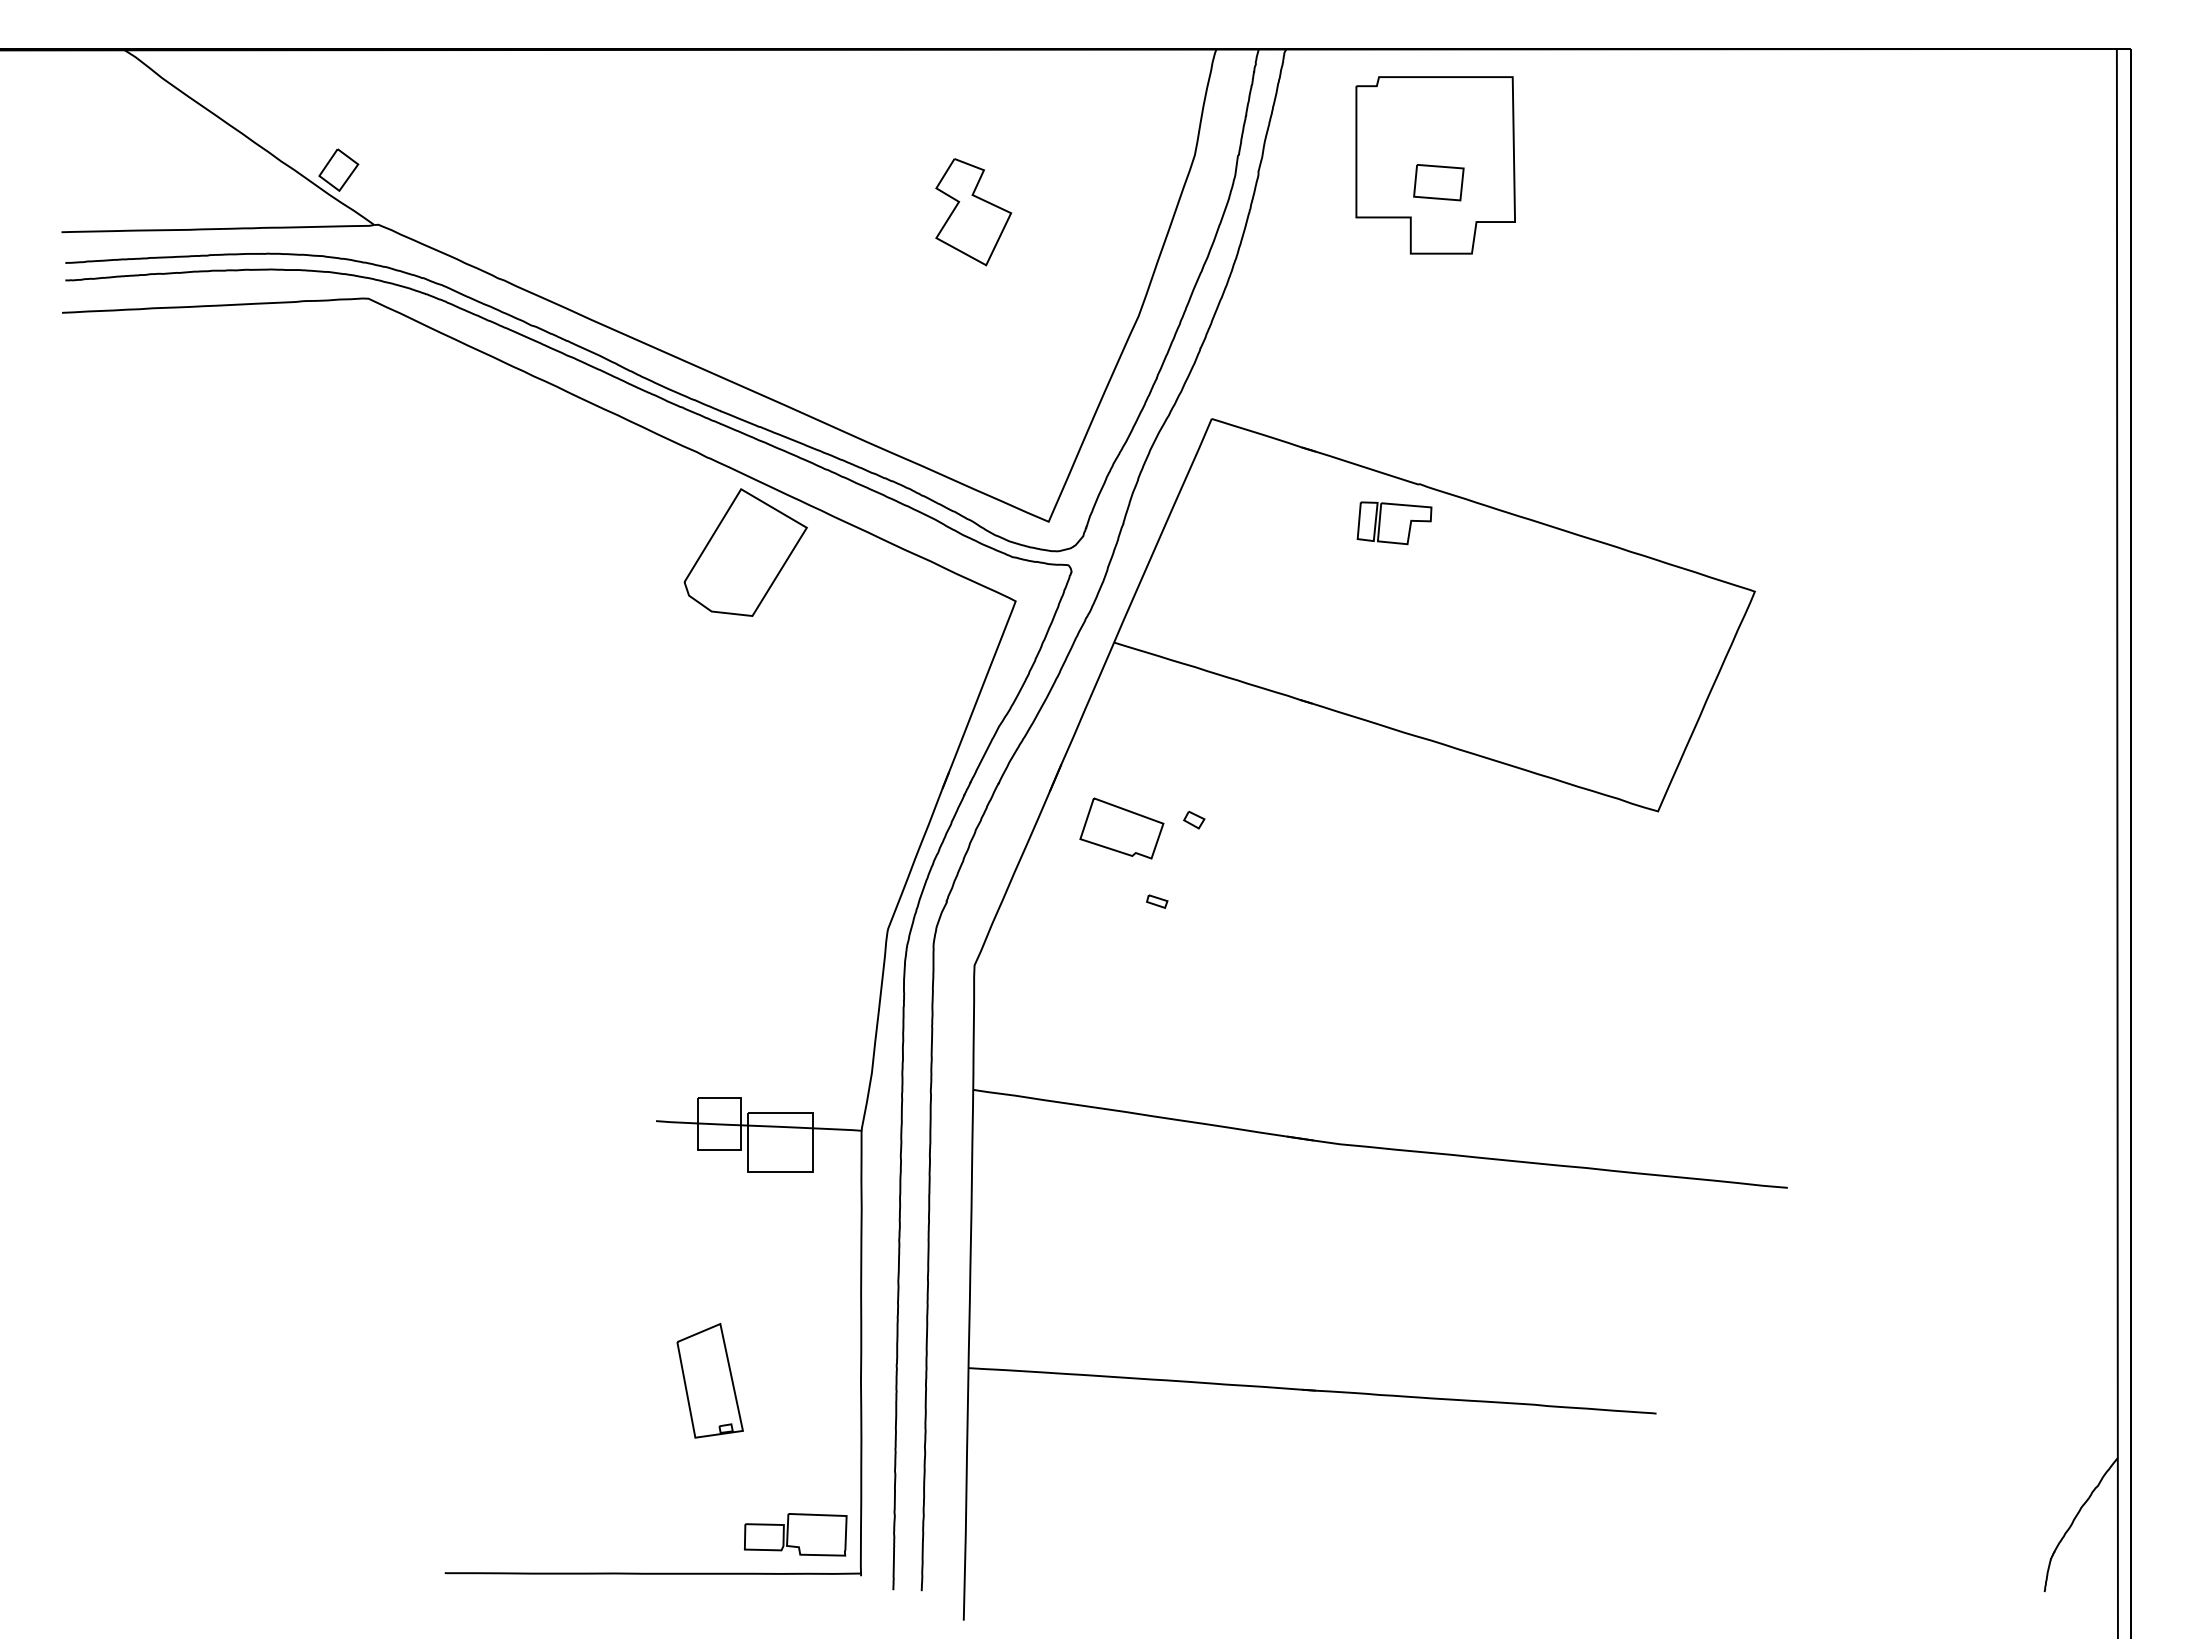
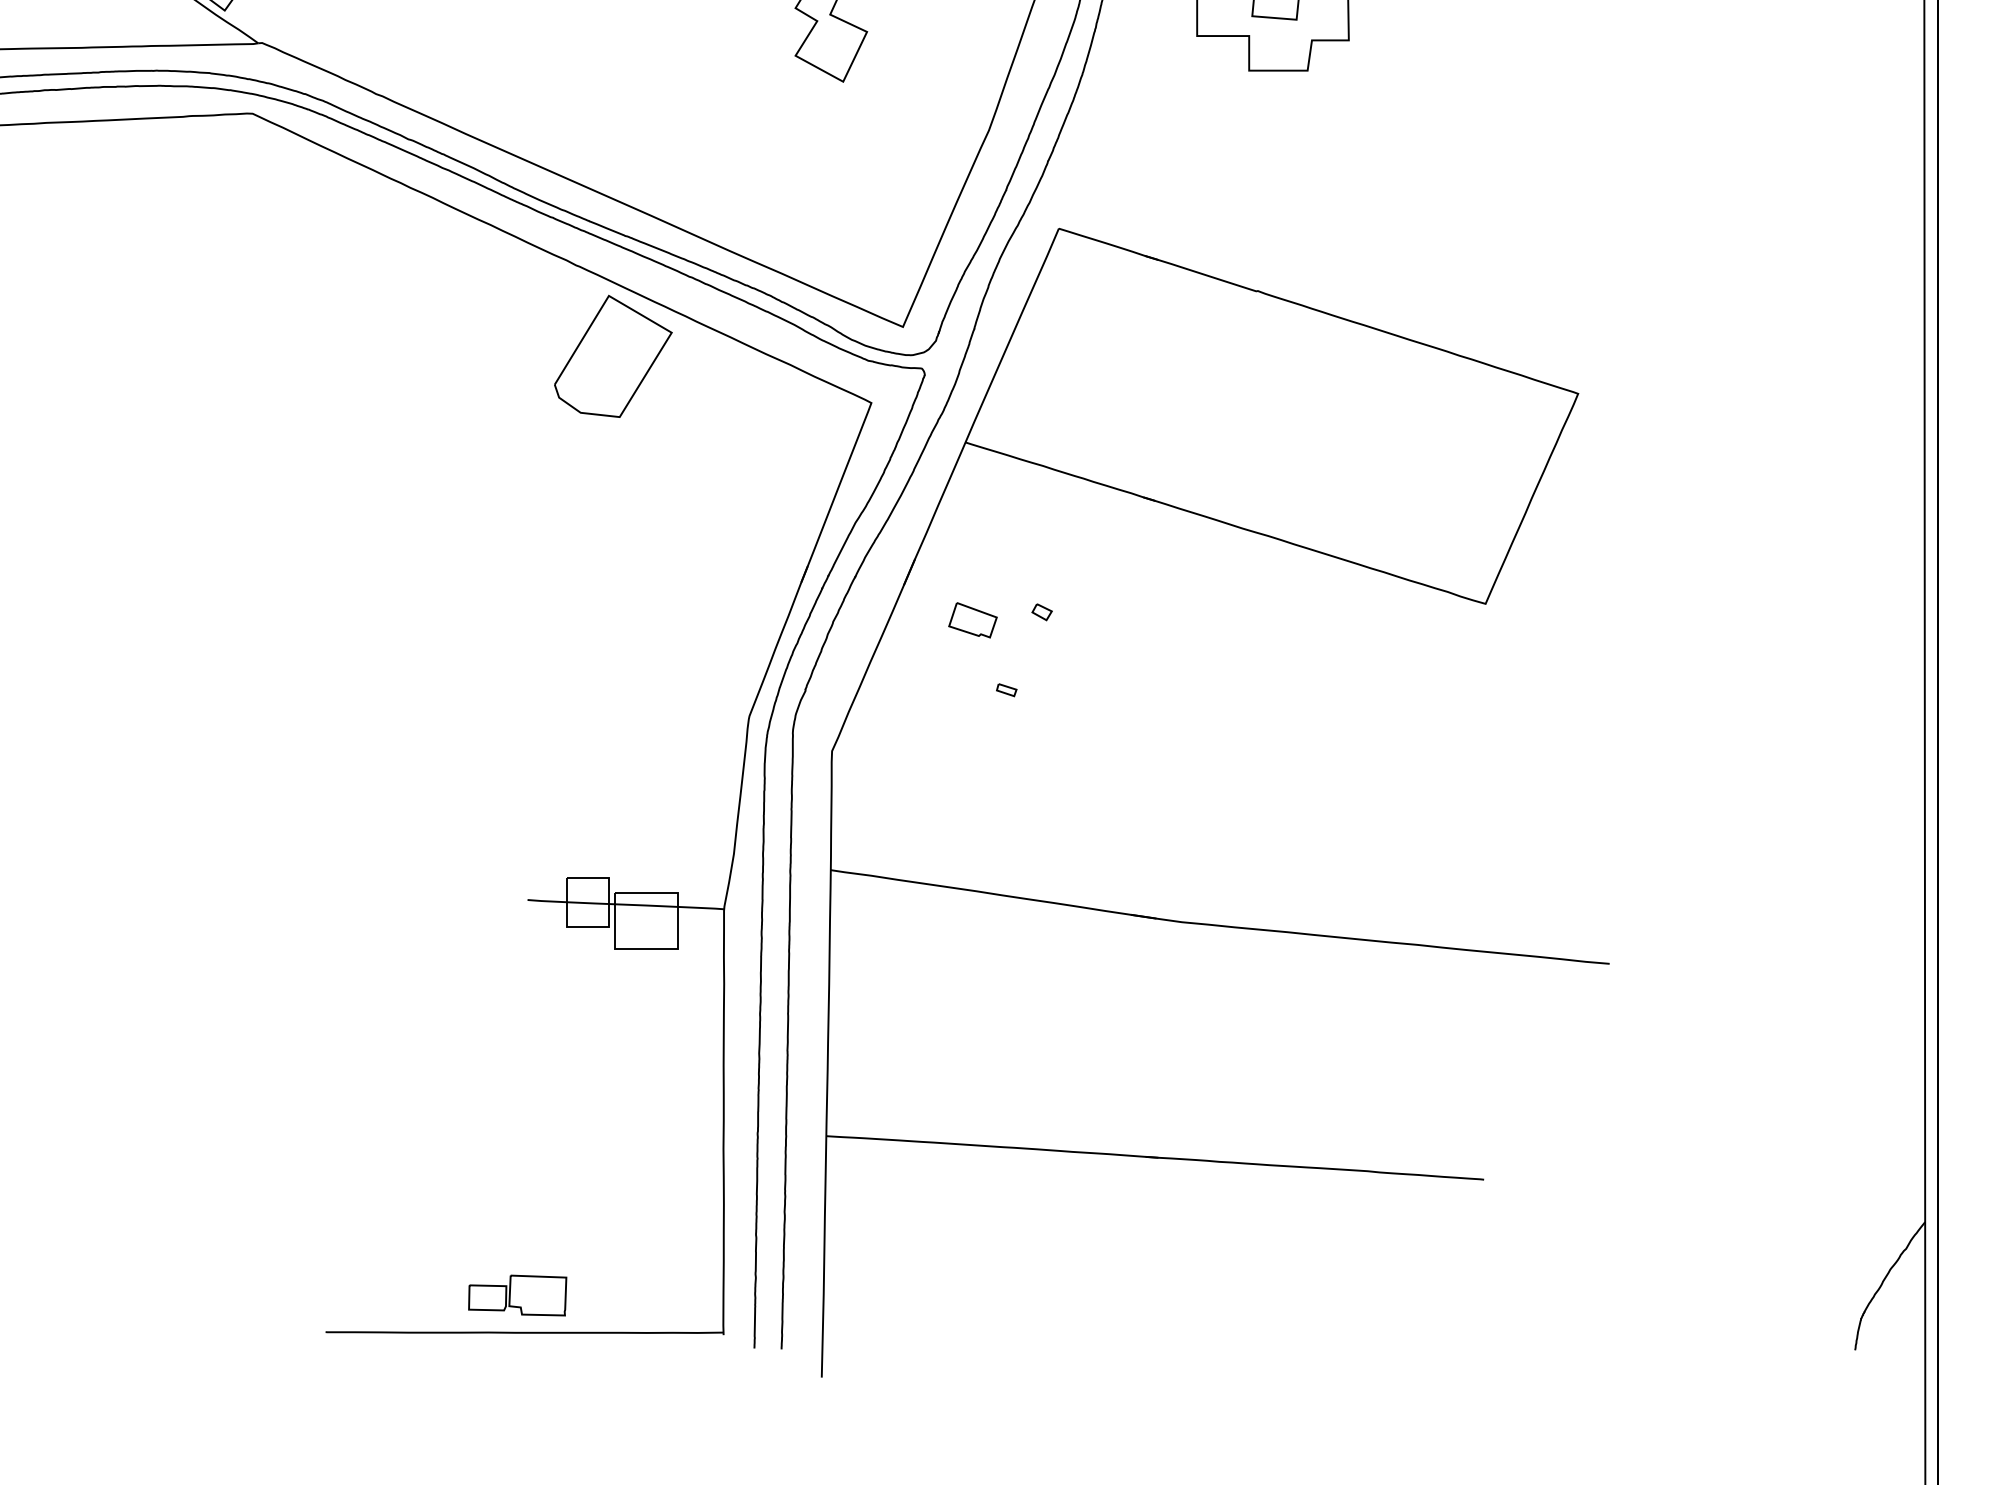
part: (1394, 523) -> (1233, 328), removed
part: (1121, 828) -> (972, 620), size x0.6
part: (709, 1380) -> (578, 1148), removed
part: (795, 1534) -> (517, 1295), moved

